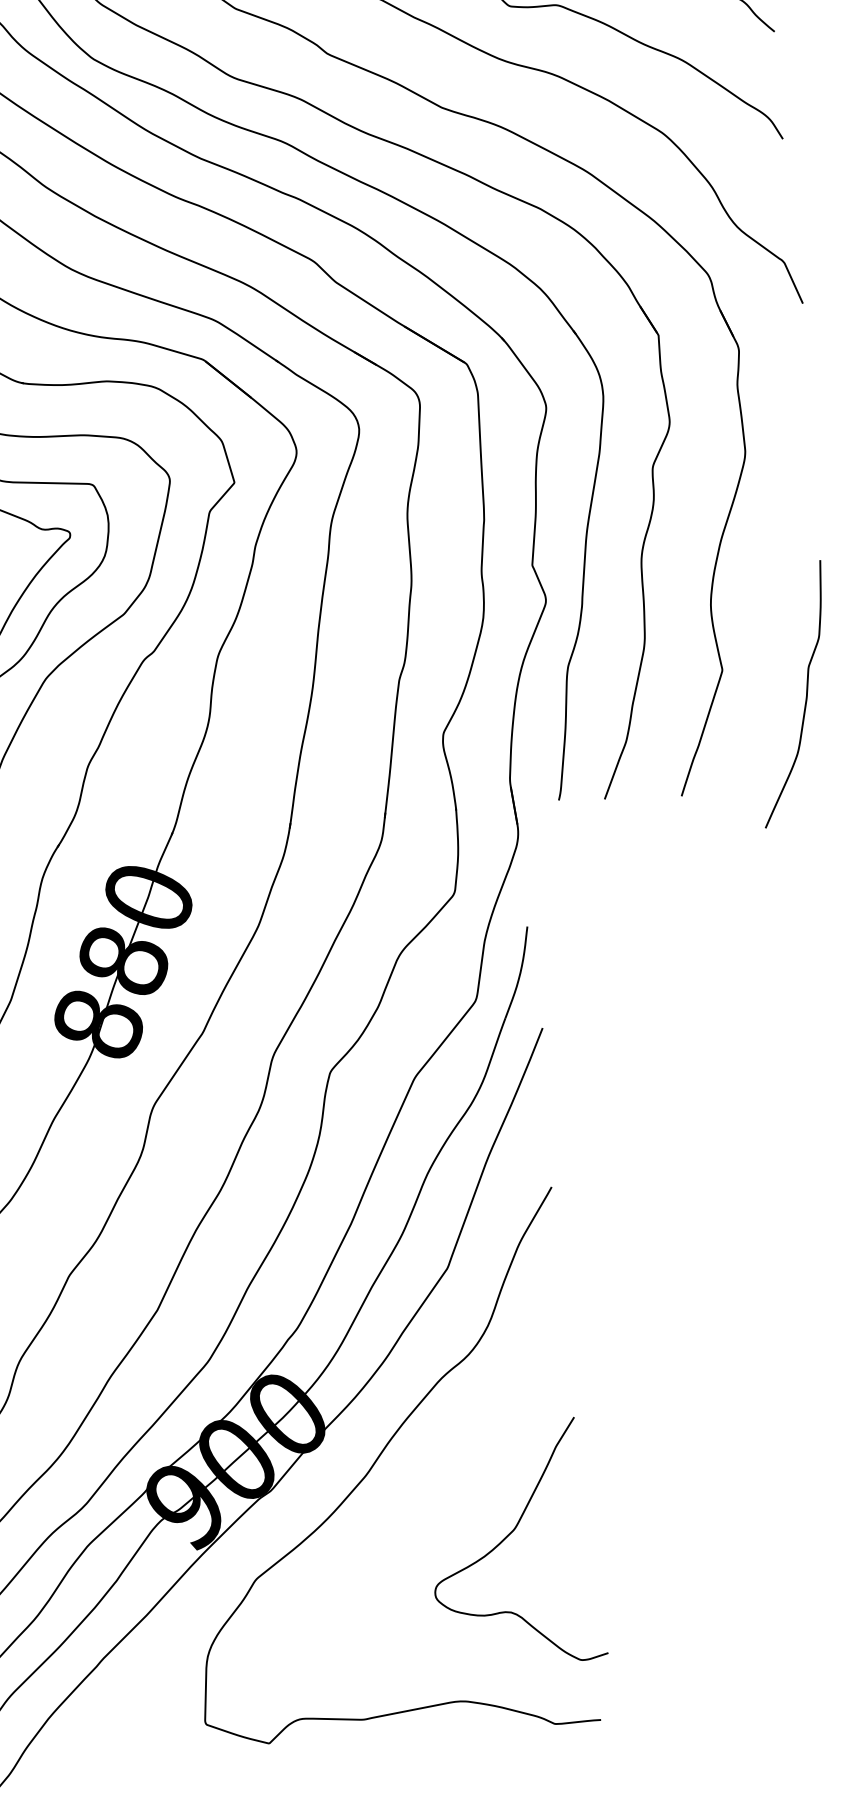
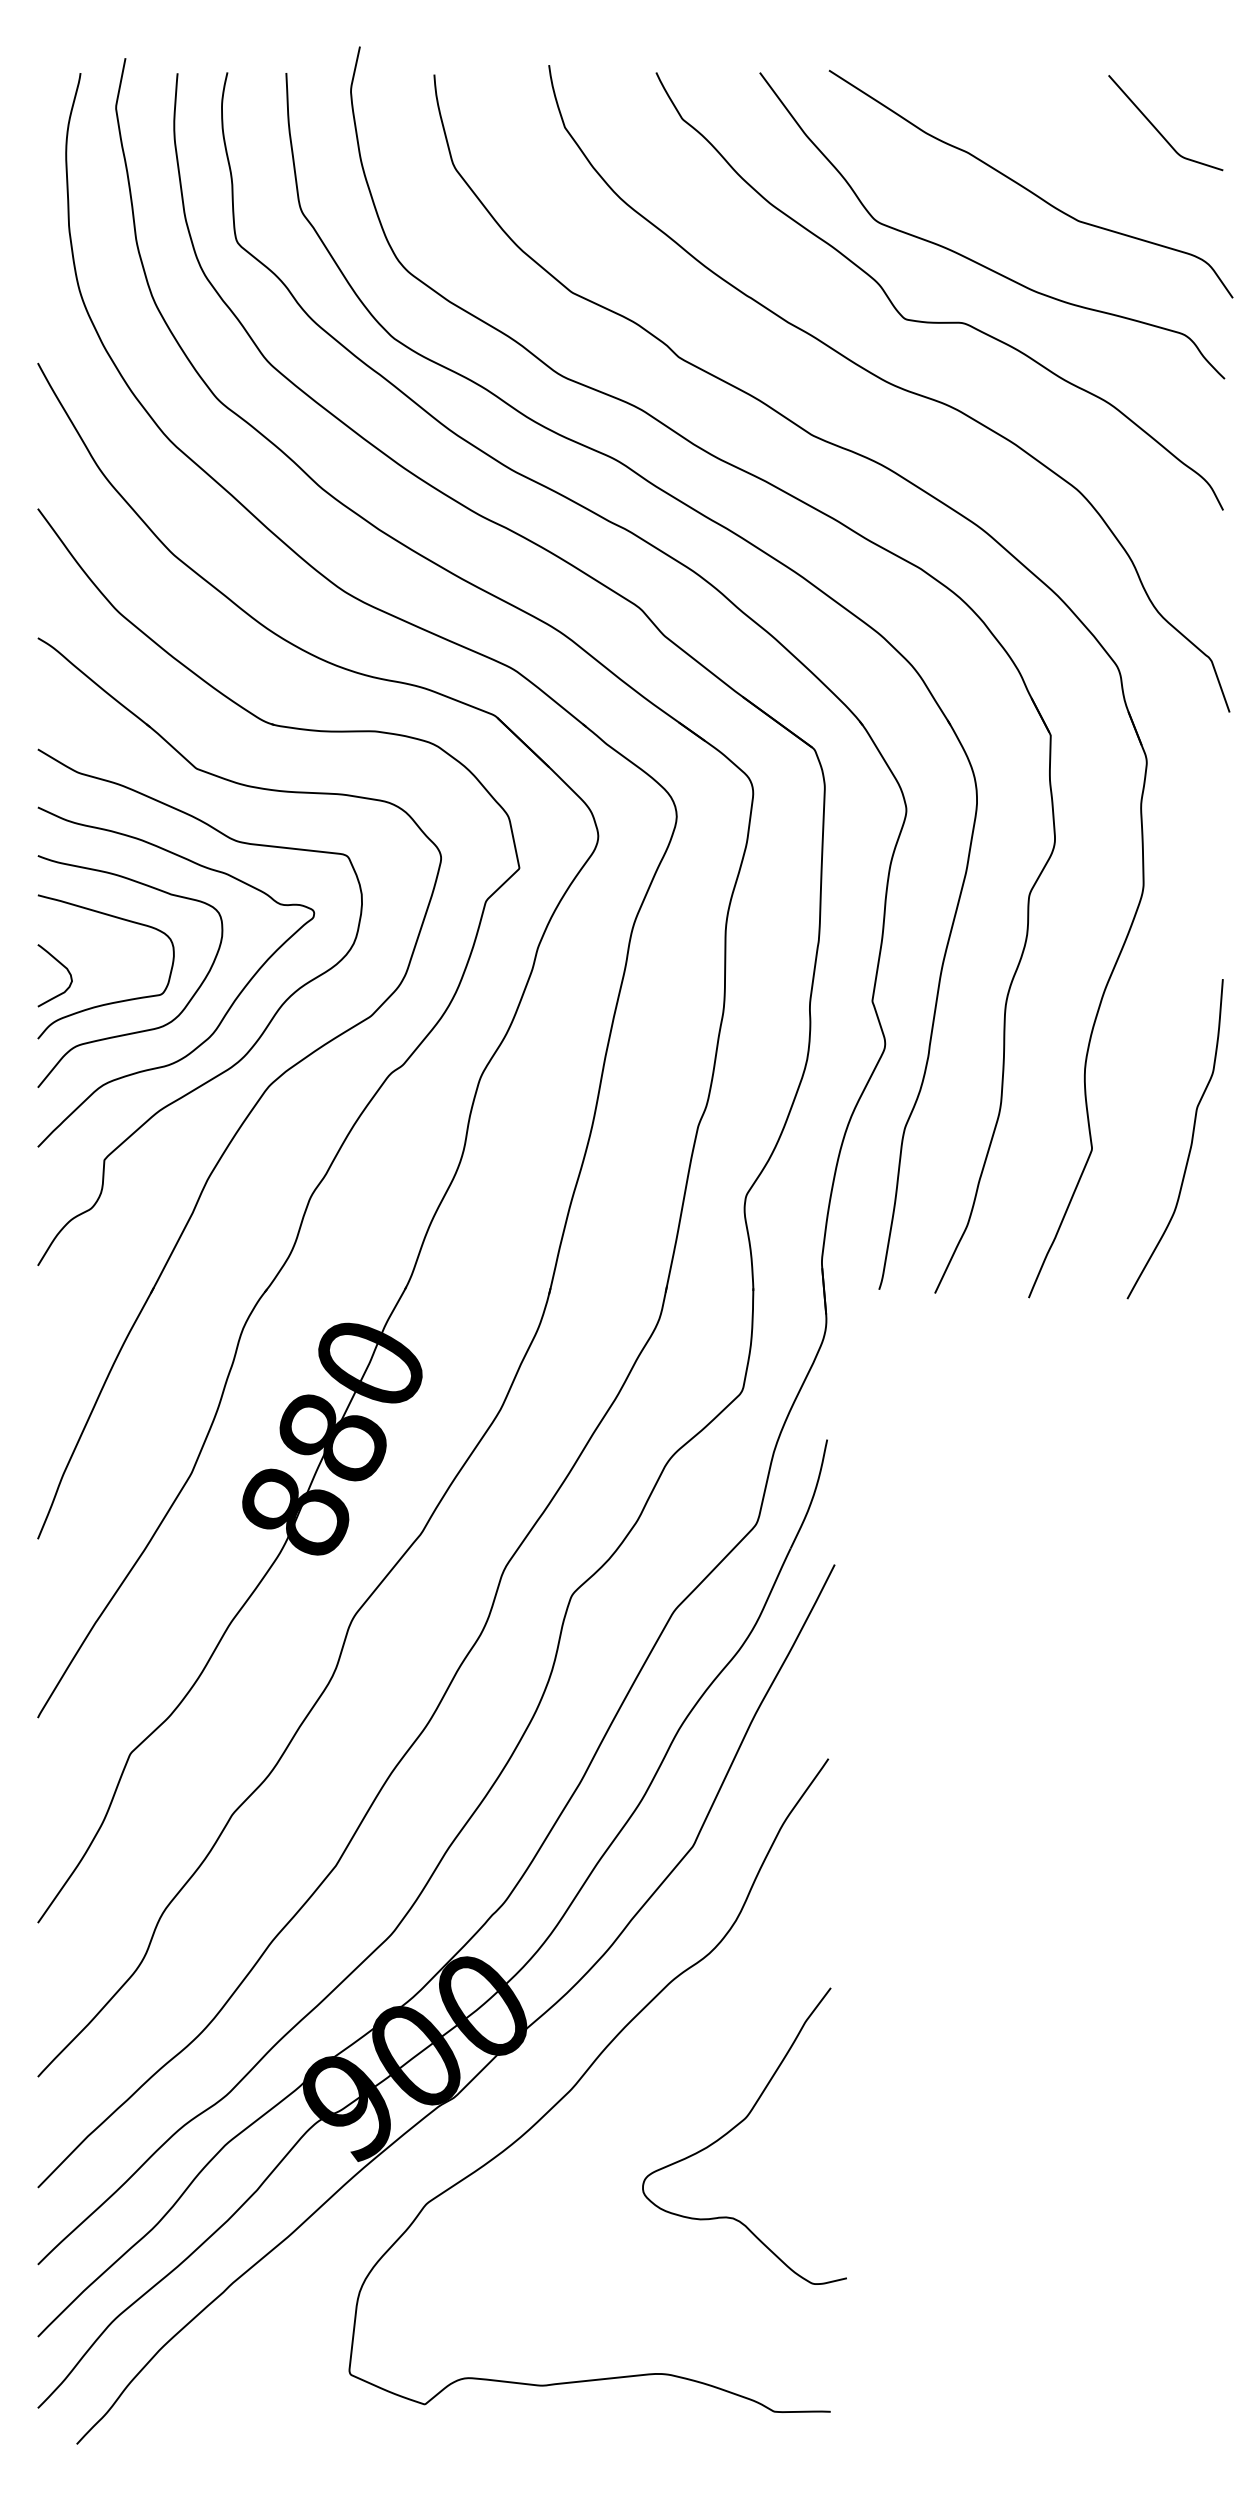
curve: (805, 696) -> (1190, 1143), moved
curve: (508, 1537) -> (737, 2126), moved

